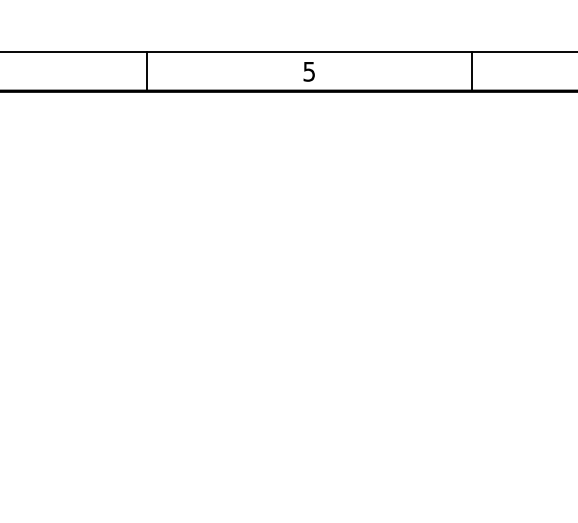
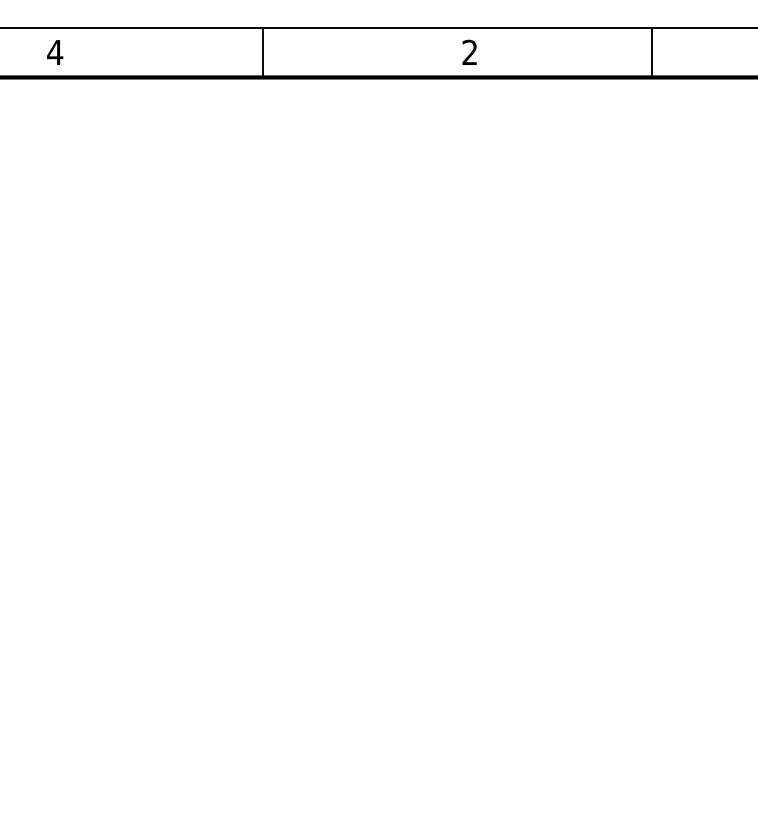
text: (308, 71) -> (469, 52), 5 -> 2
line: (471, 71) -> (652, 52), moved

